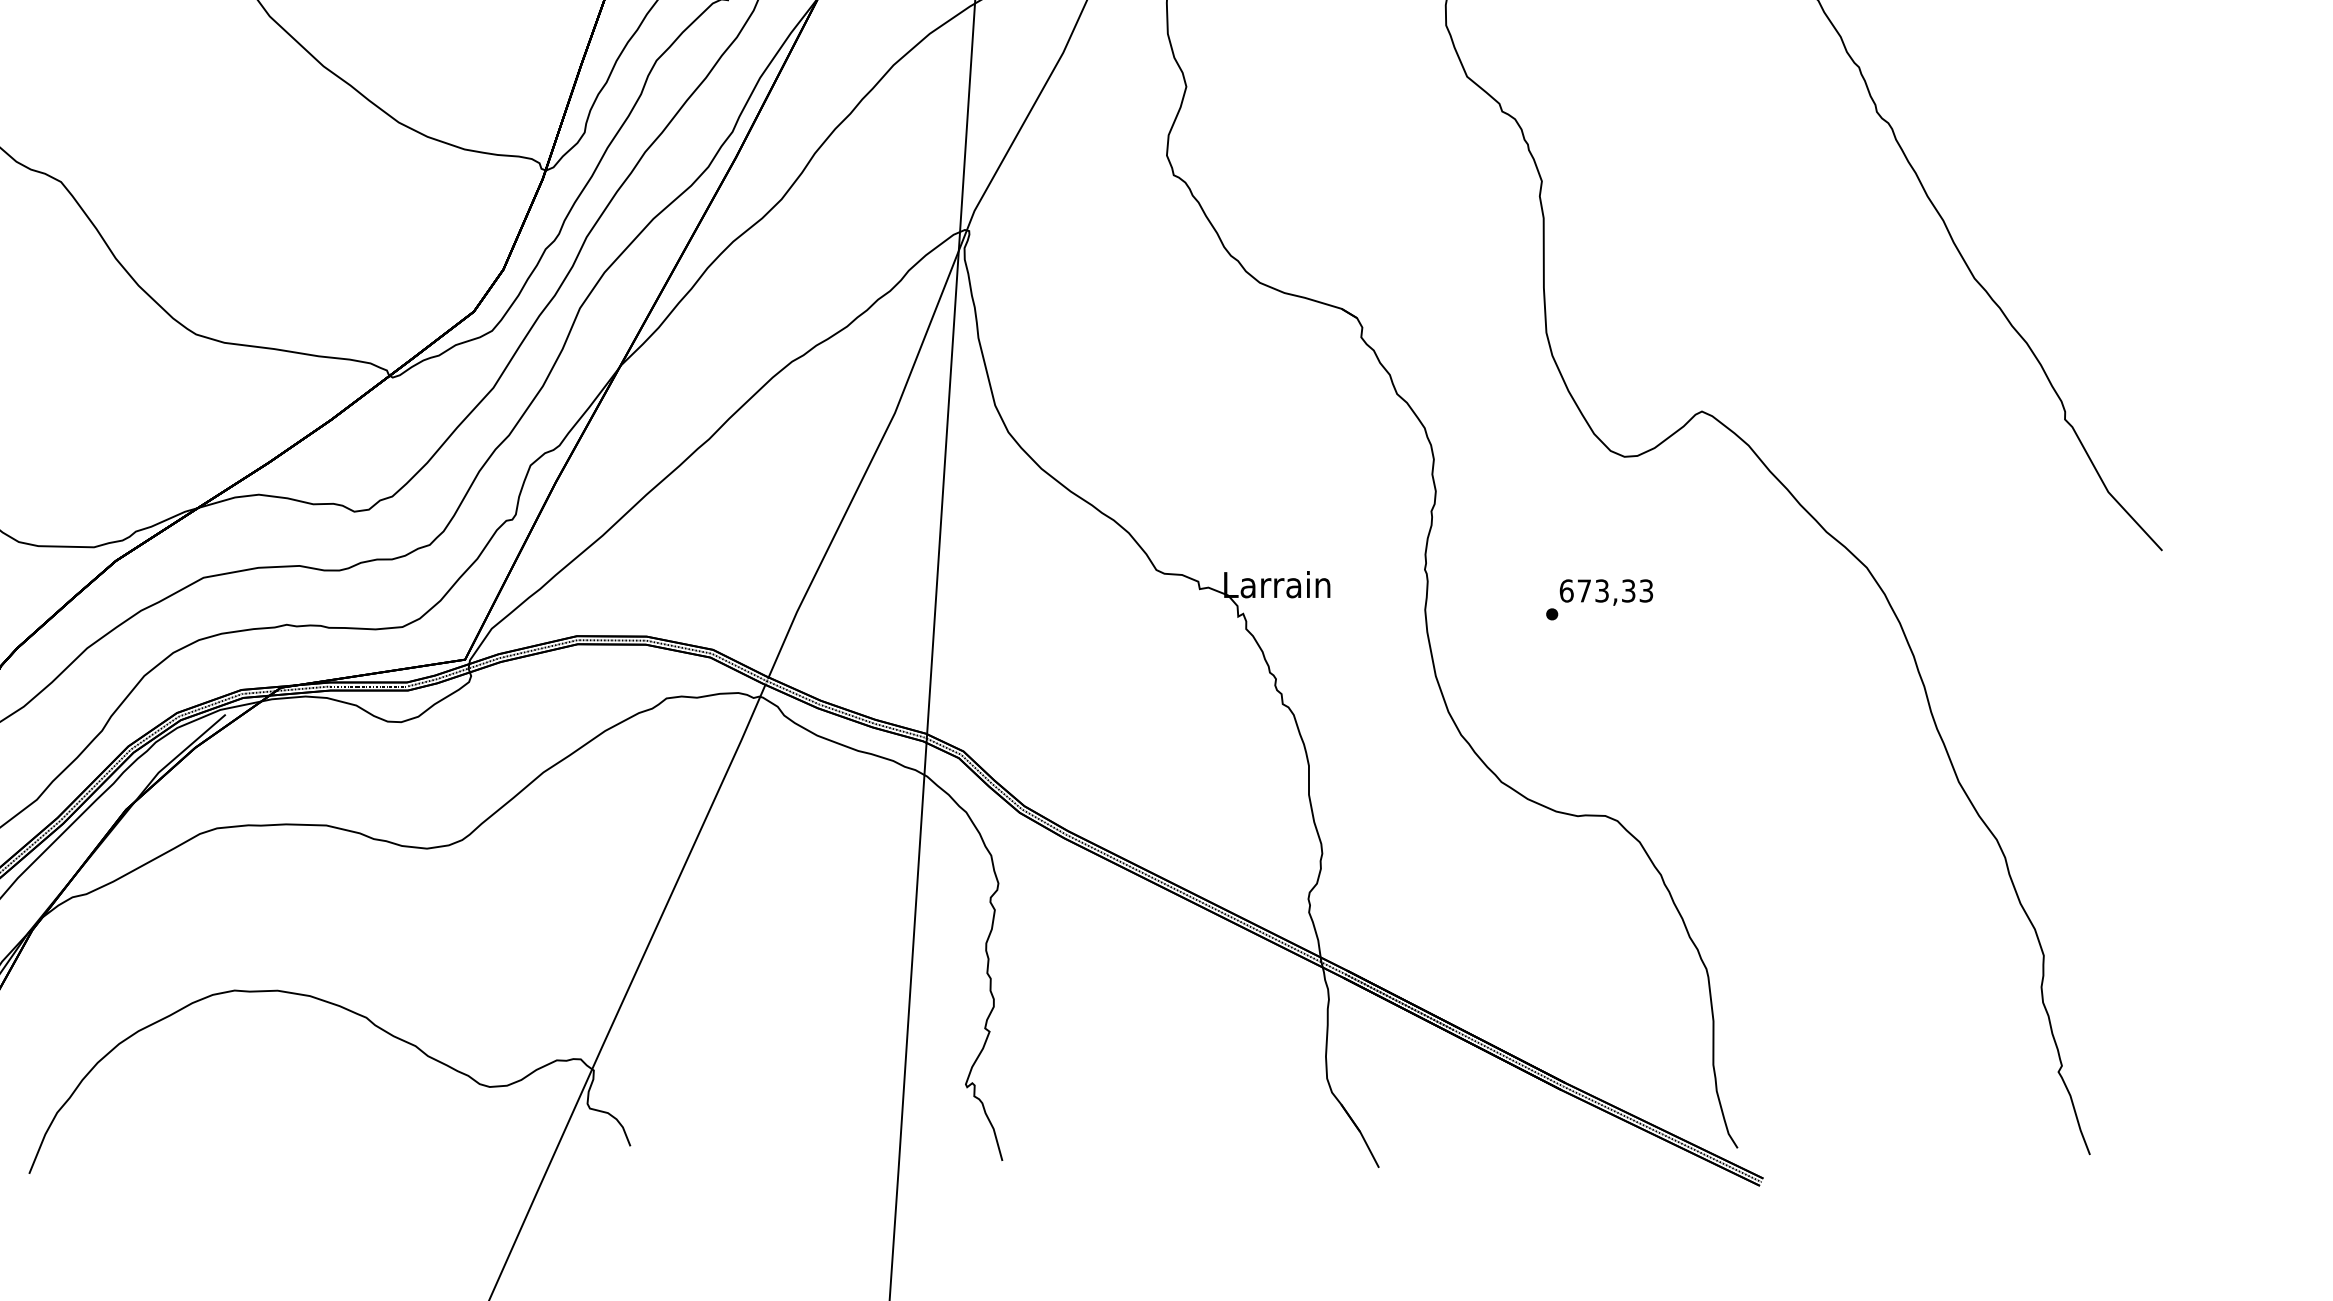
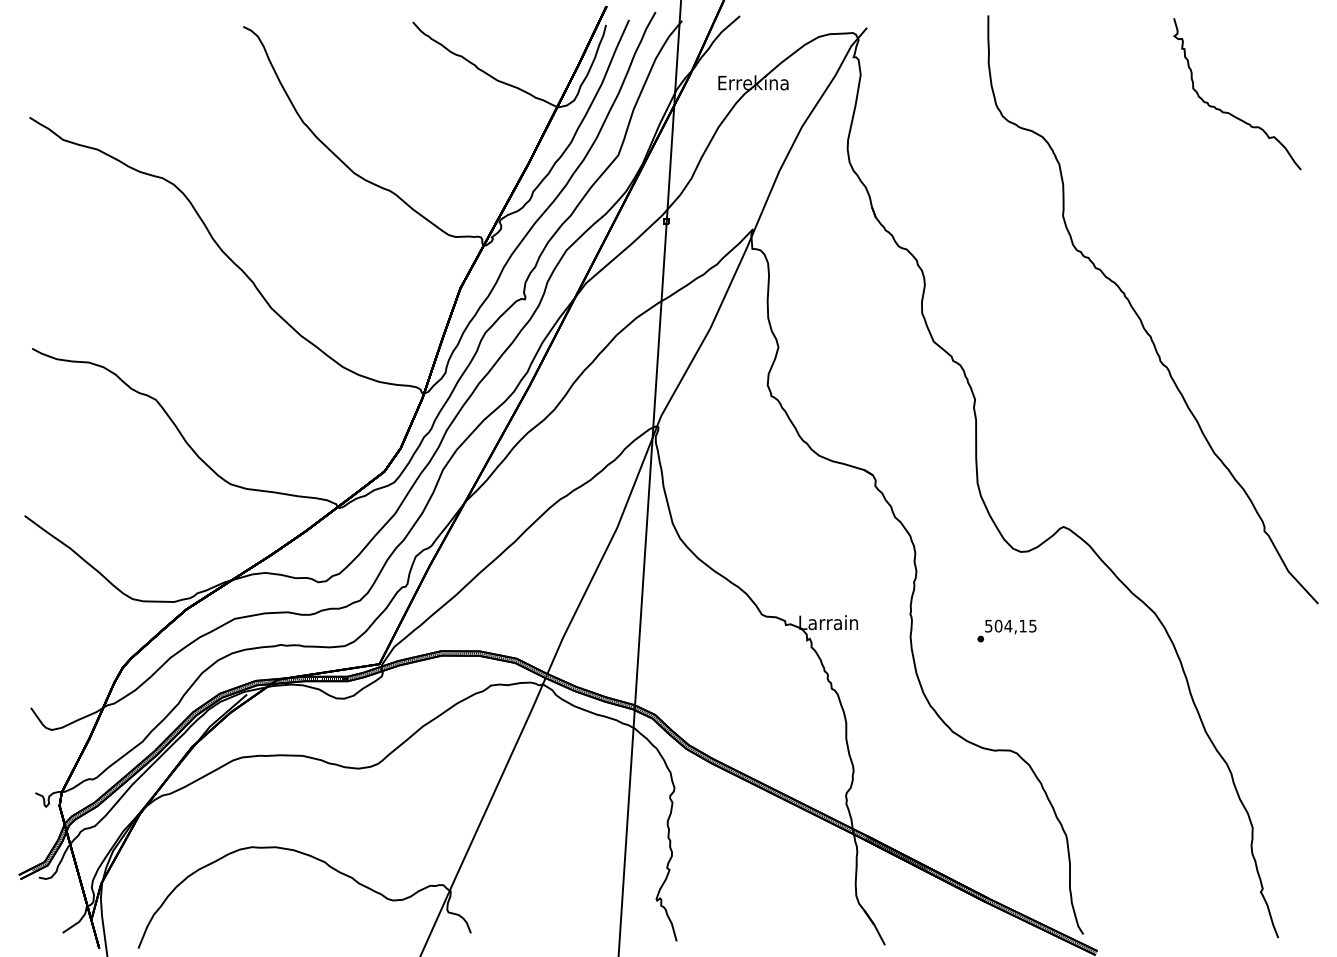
text: (1605, 589) -> (1010, 625), 673,33 -> 504,15

